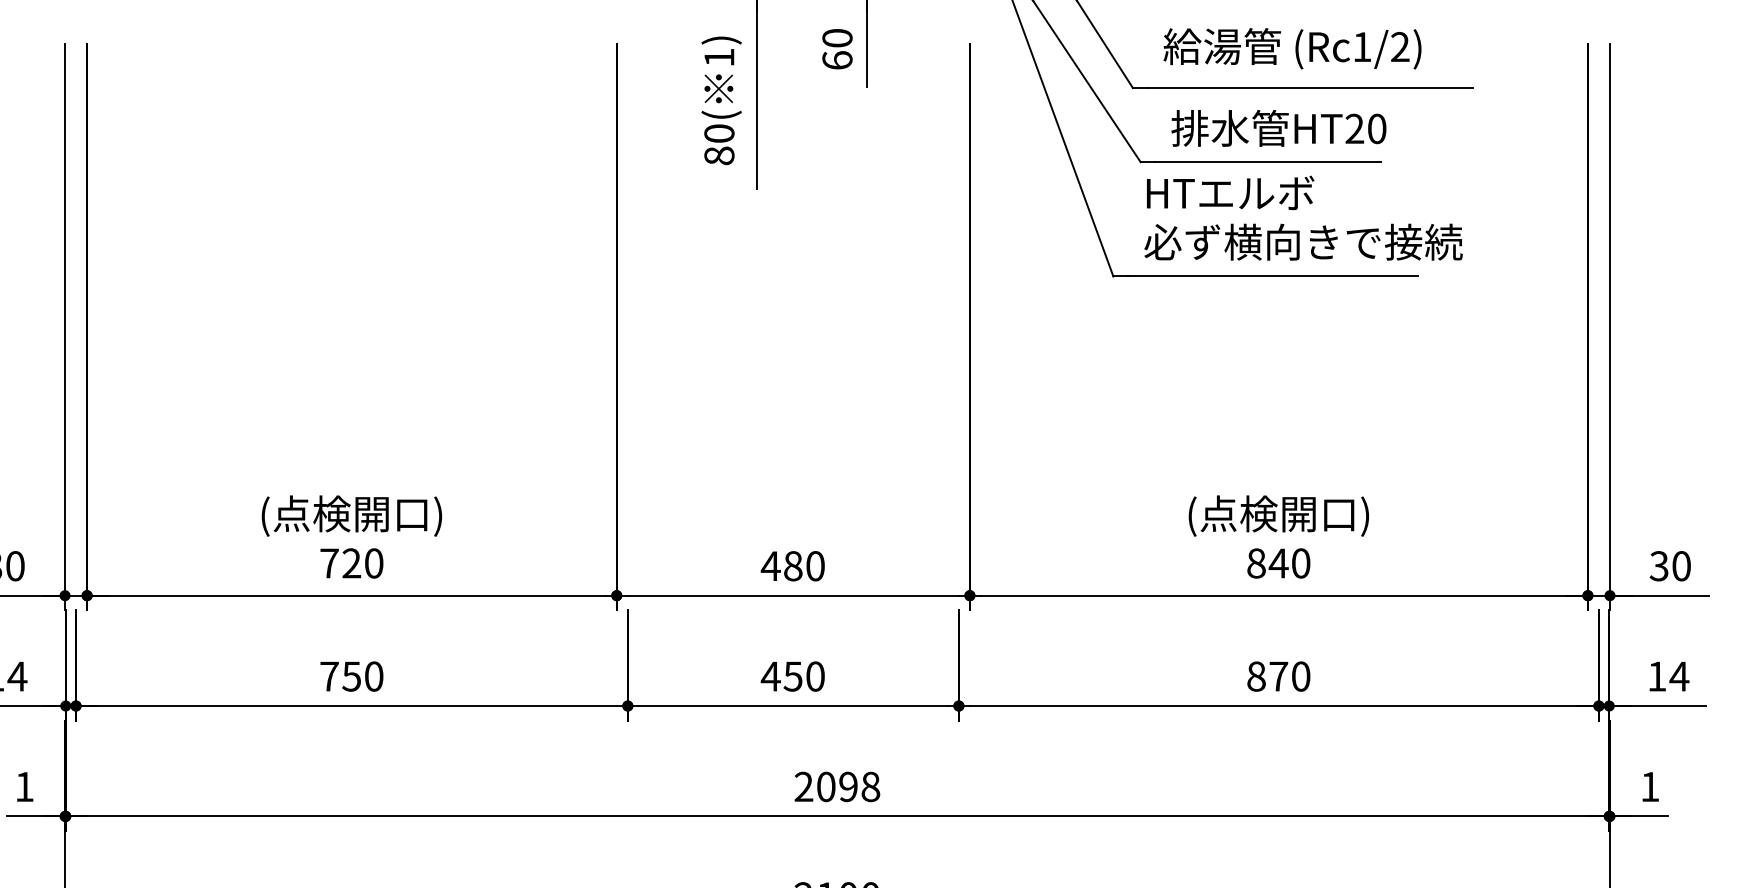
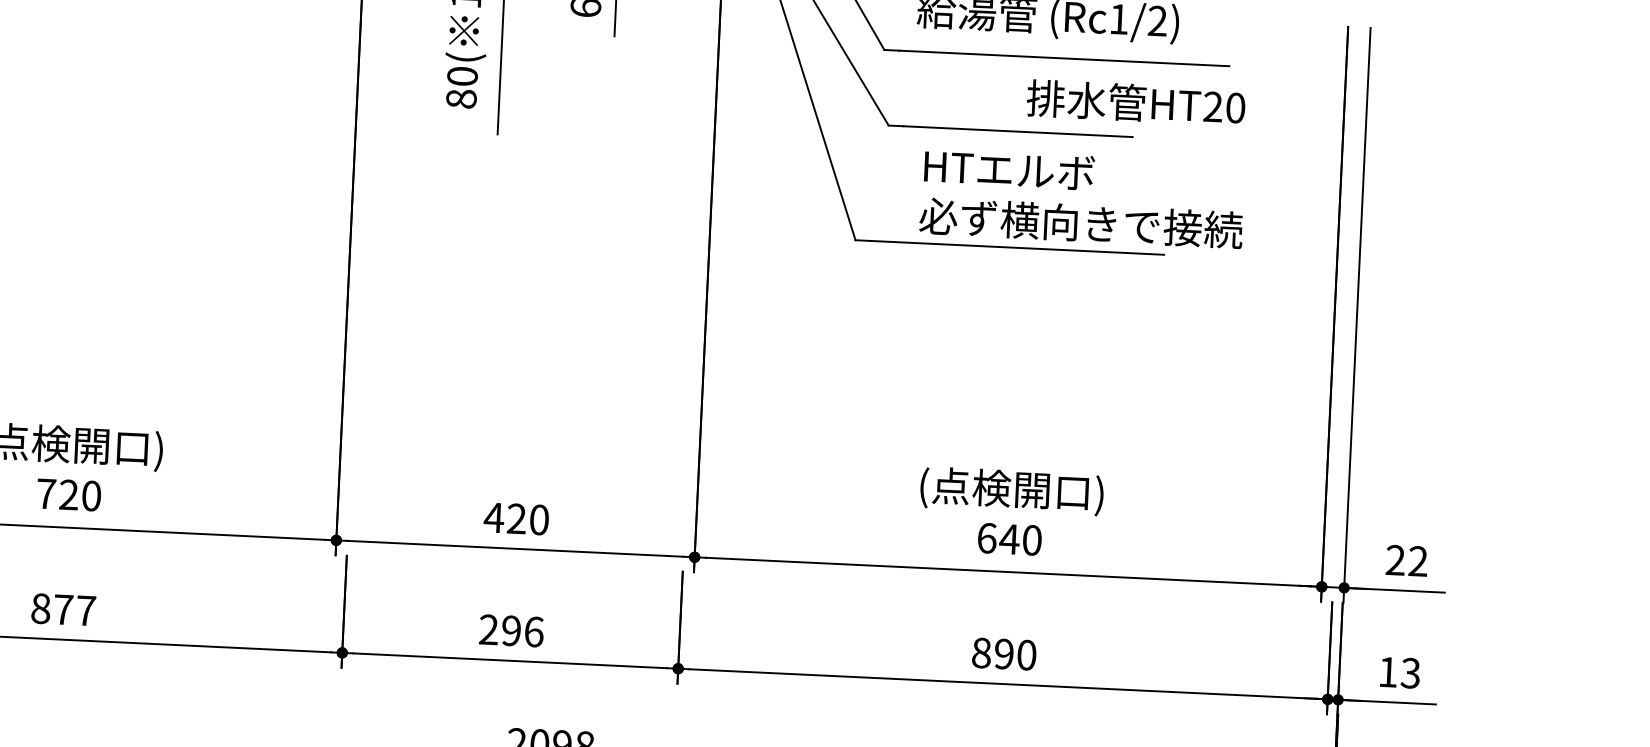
text: (1278, 128) -> (1135, 102), moved
text: (1303, 217) -> (1082, 198), moved
text: (1256, 563) -> (987, 538), 840 -> 640
text: (793, 566) -> (517, 519), 480 -> 420
text: (1669, 566) -> (1405, 561), 30 -> 22
text: (351, 676) -> (63, 609), 750 -> 877
text: (792, 676) -> (510, 630), 450 -> 296
text: (1278, 676) -> (1003, 654), 870 -> 890
text: (1679, 676) -> (1410, 673), 14 -> 13

